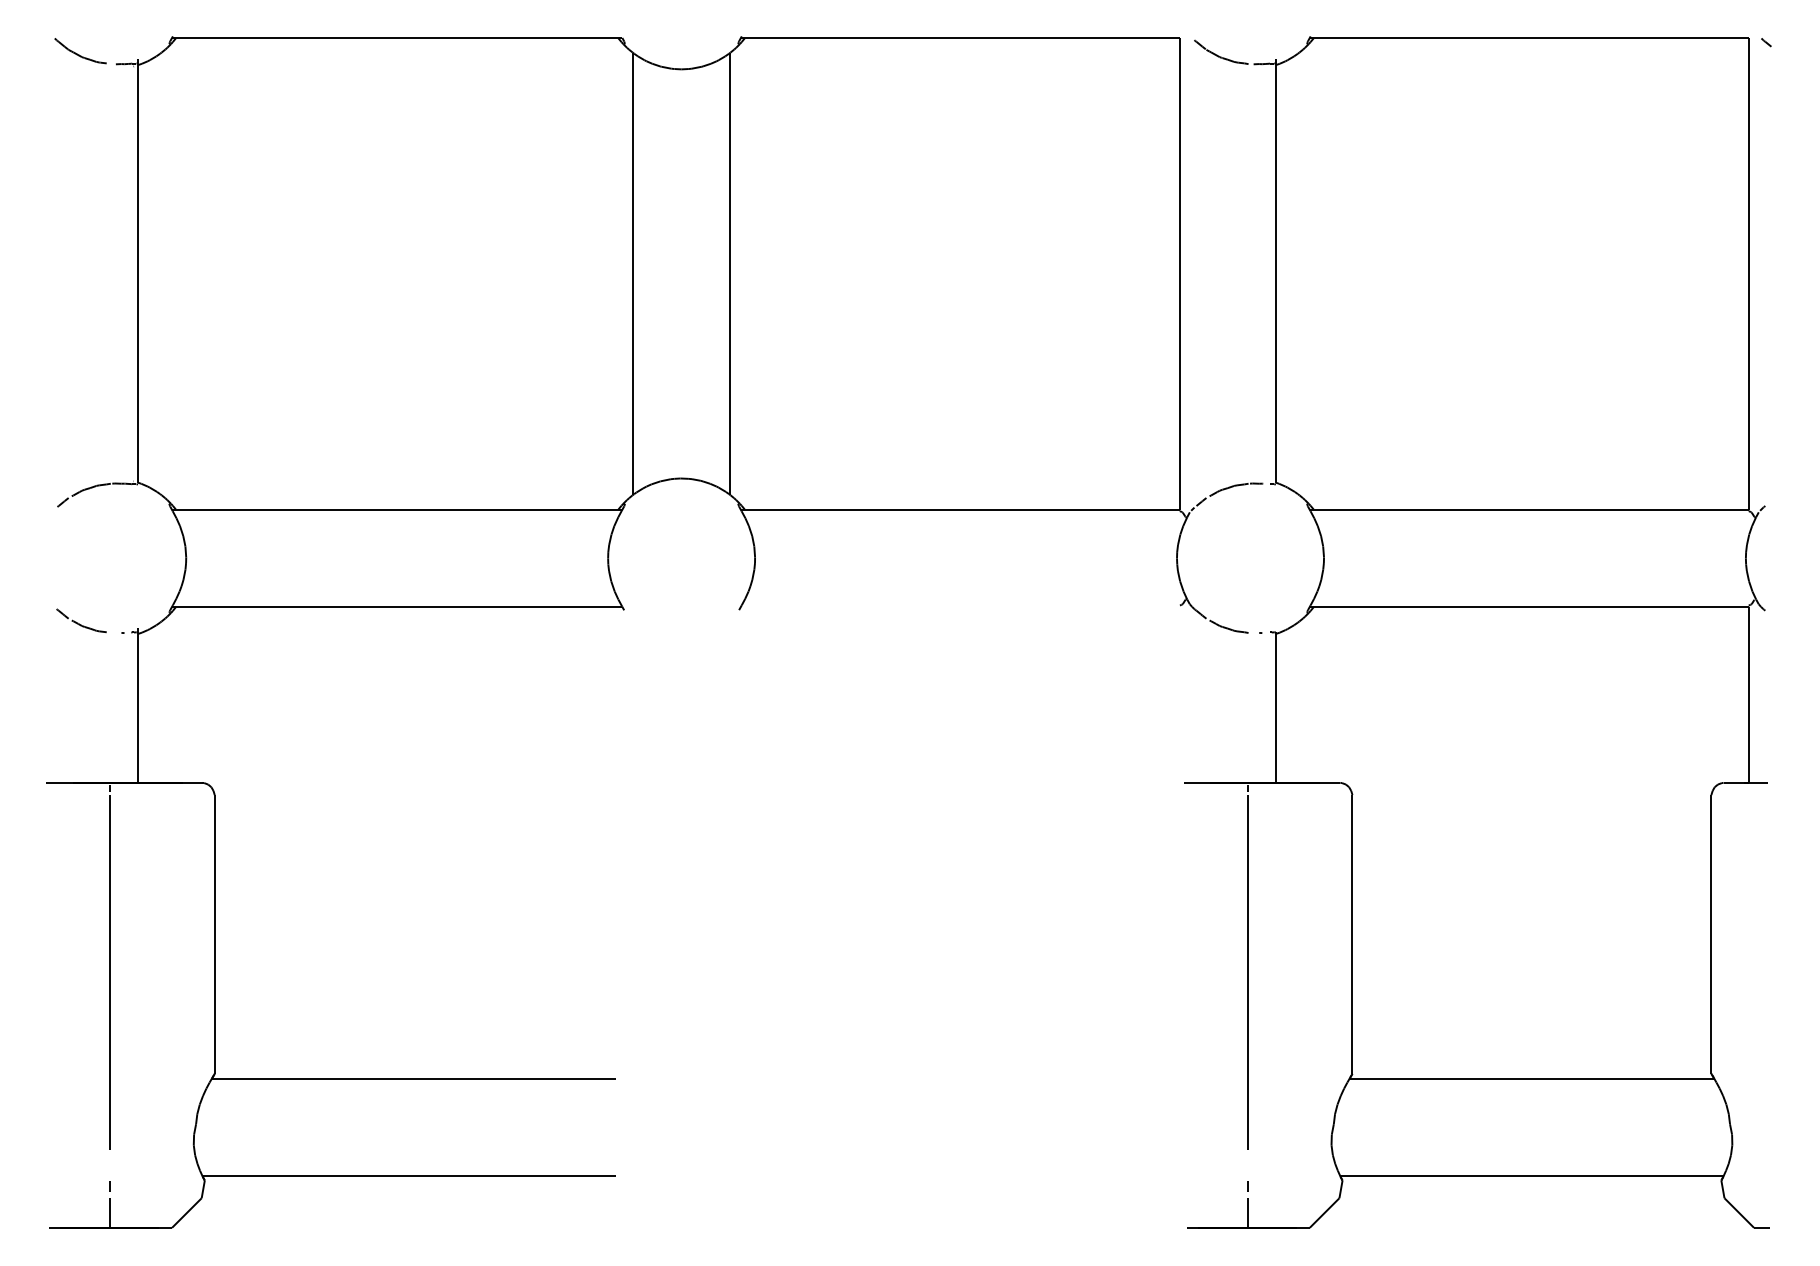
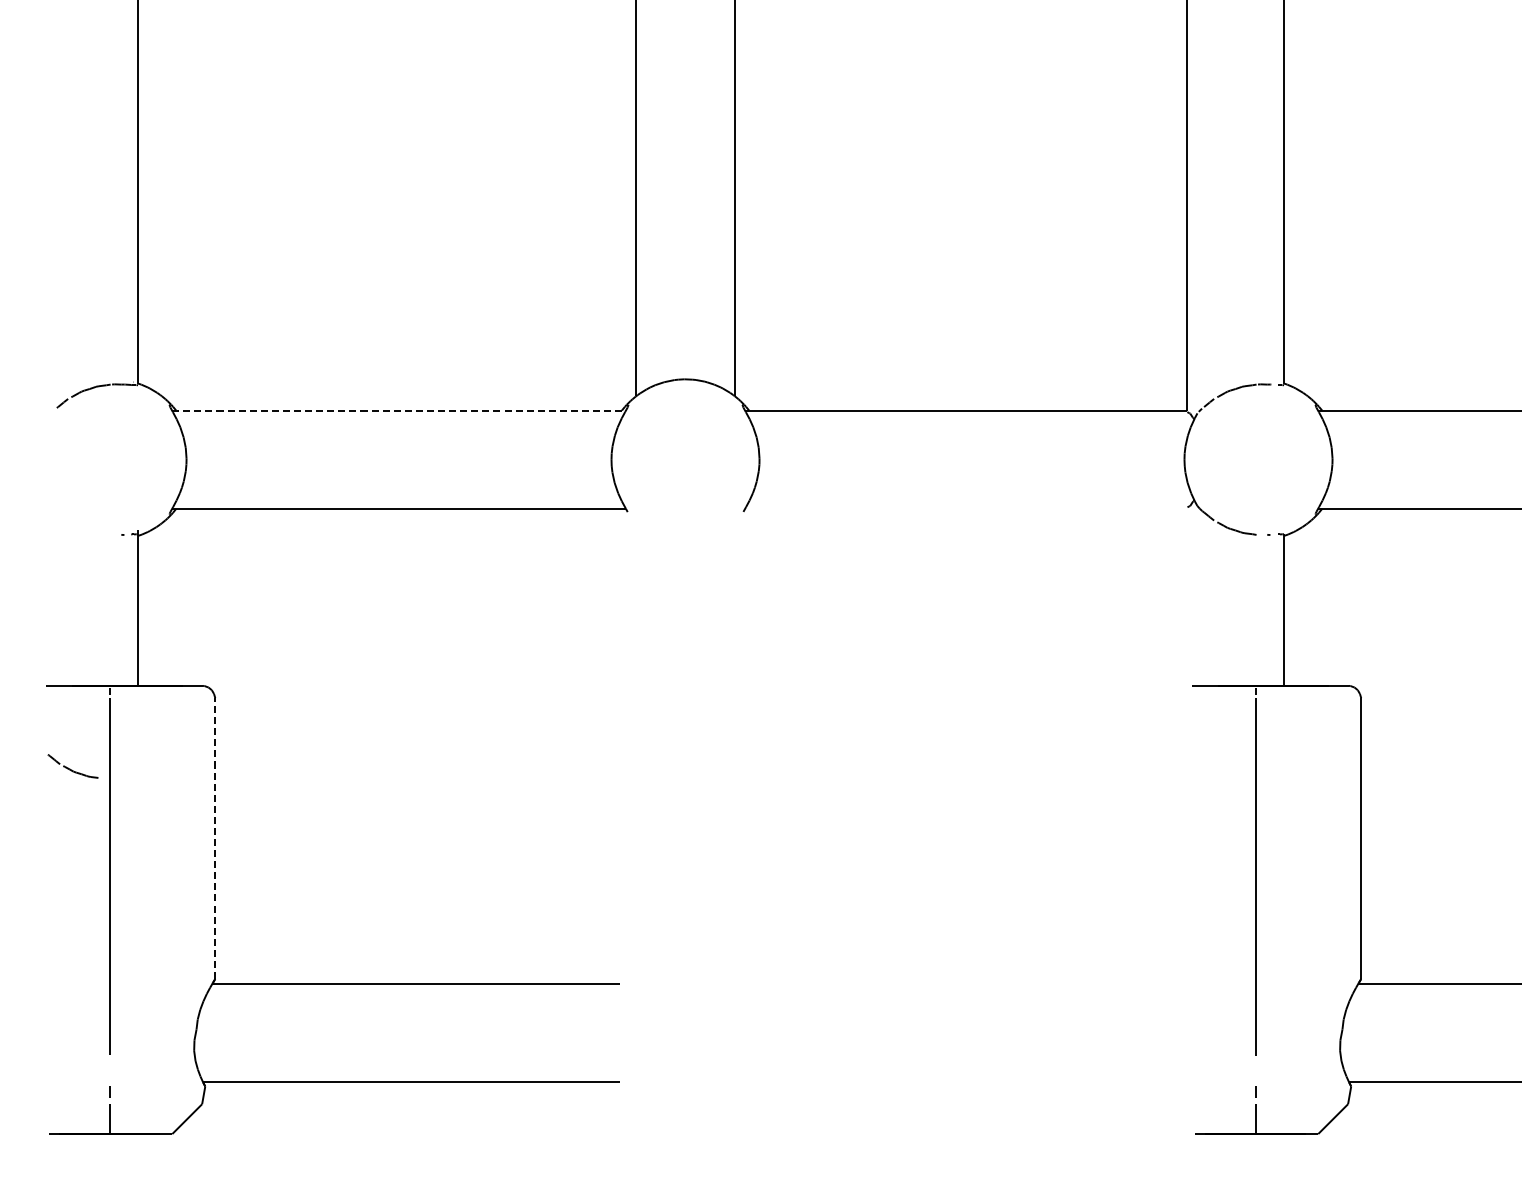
line: (397, 509) -> (399, 410), solid -> dashed
part: (81, 620) -> (73, 766), moved
line: (214, 934) -> (215, 838), solid -> dashed

